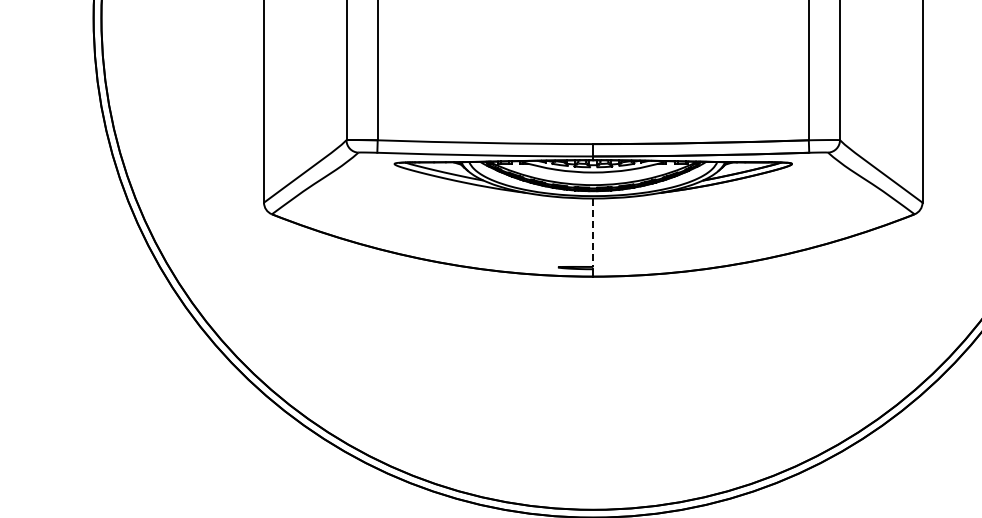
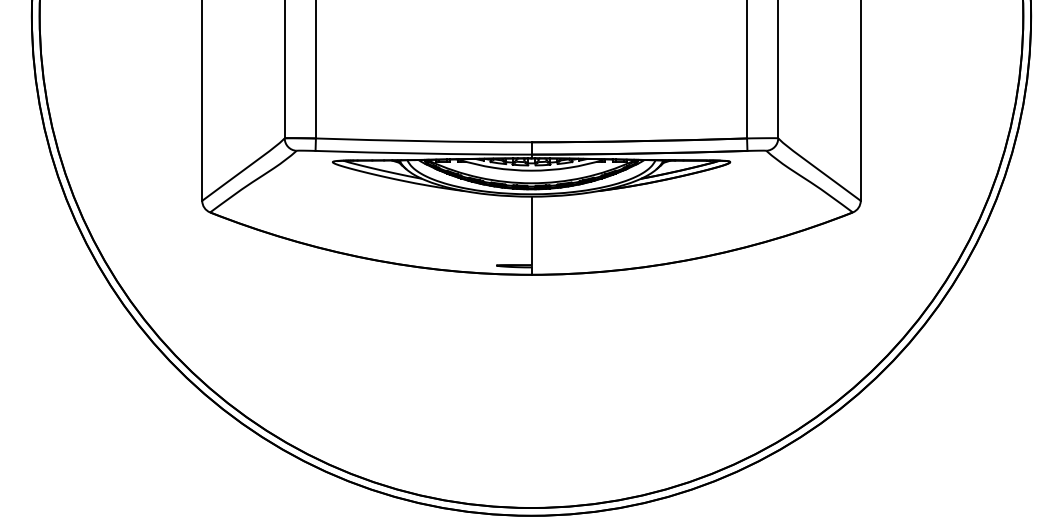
line: (593, 233) -> (531, 231), dashed -> solid

